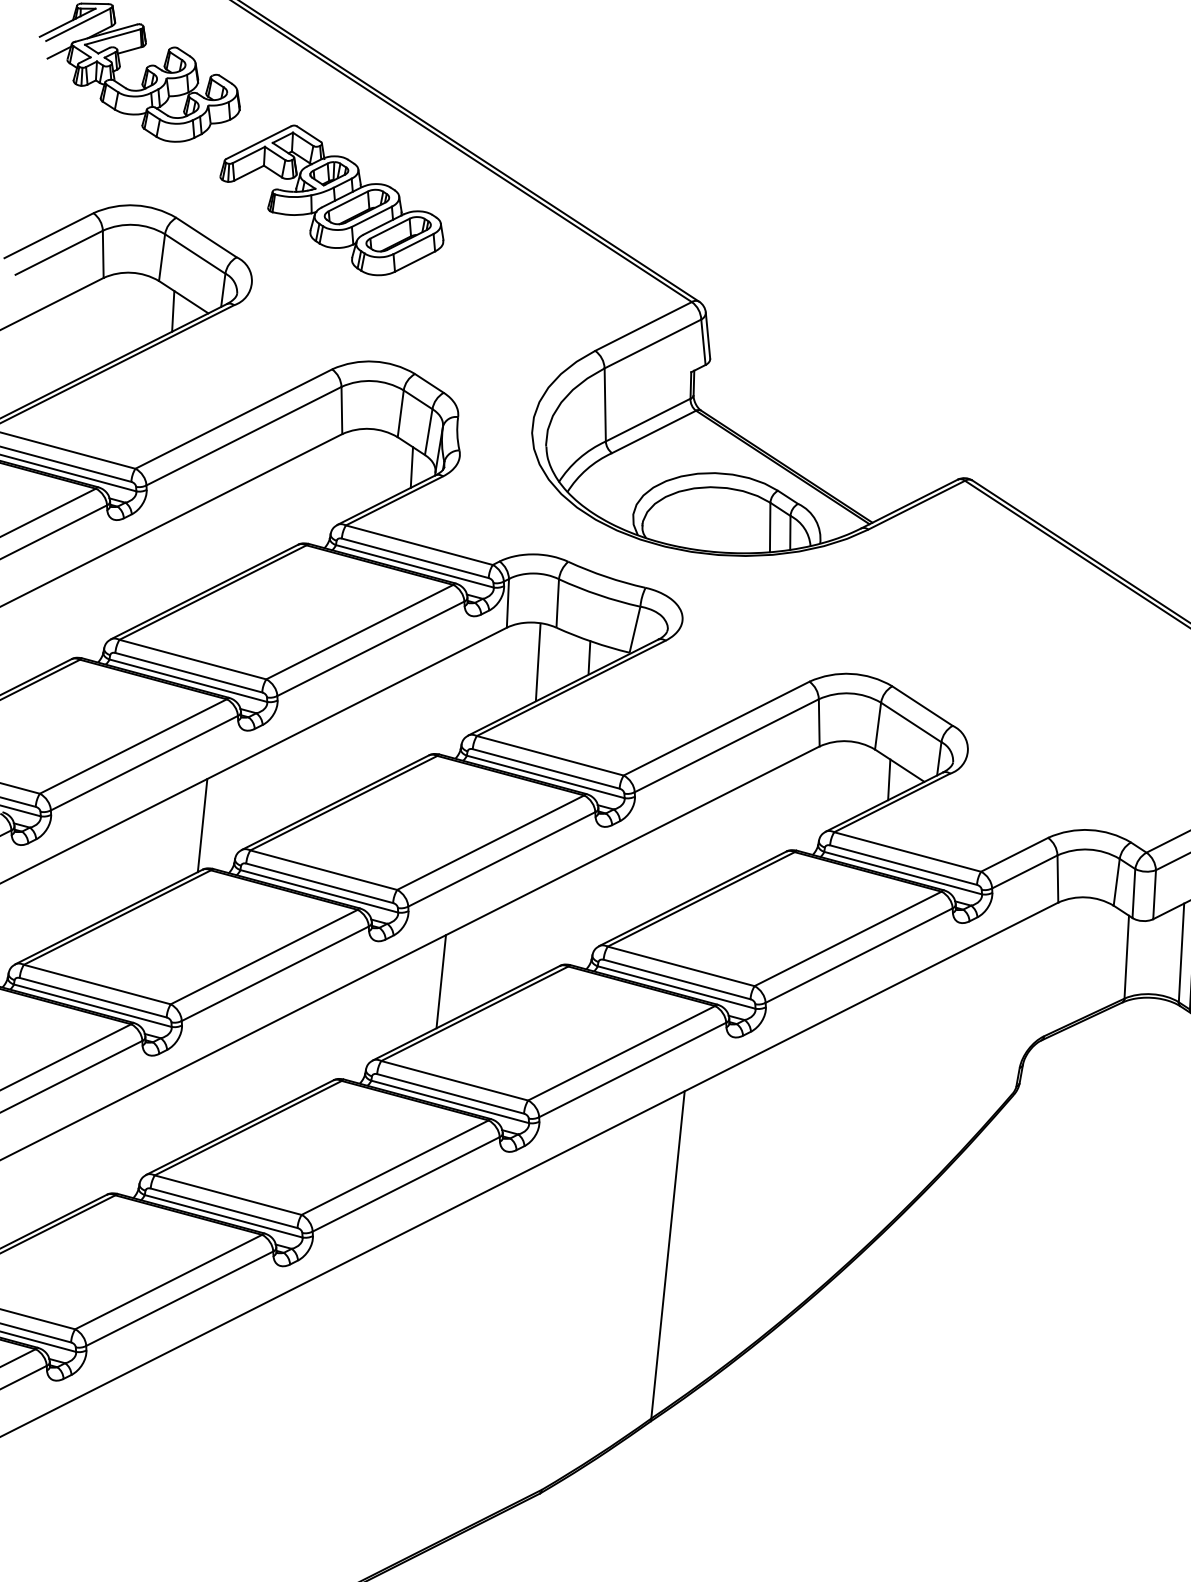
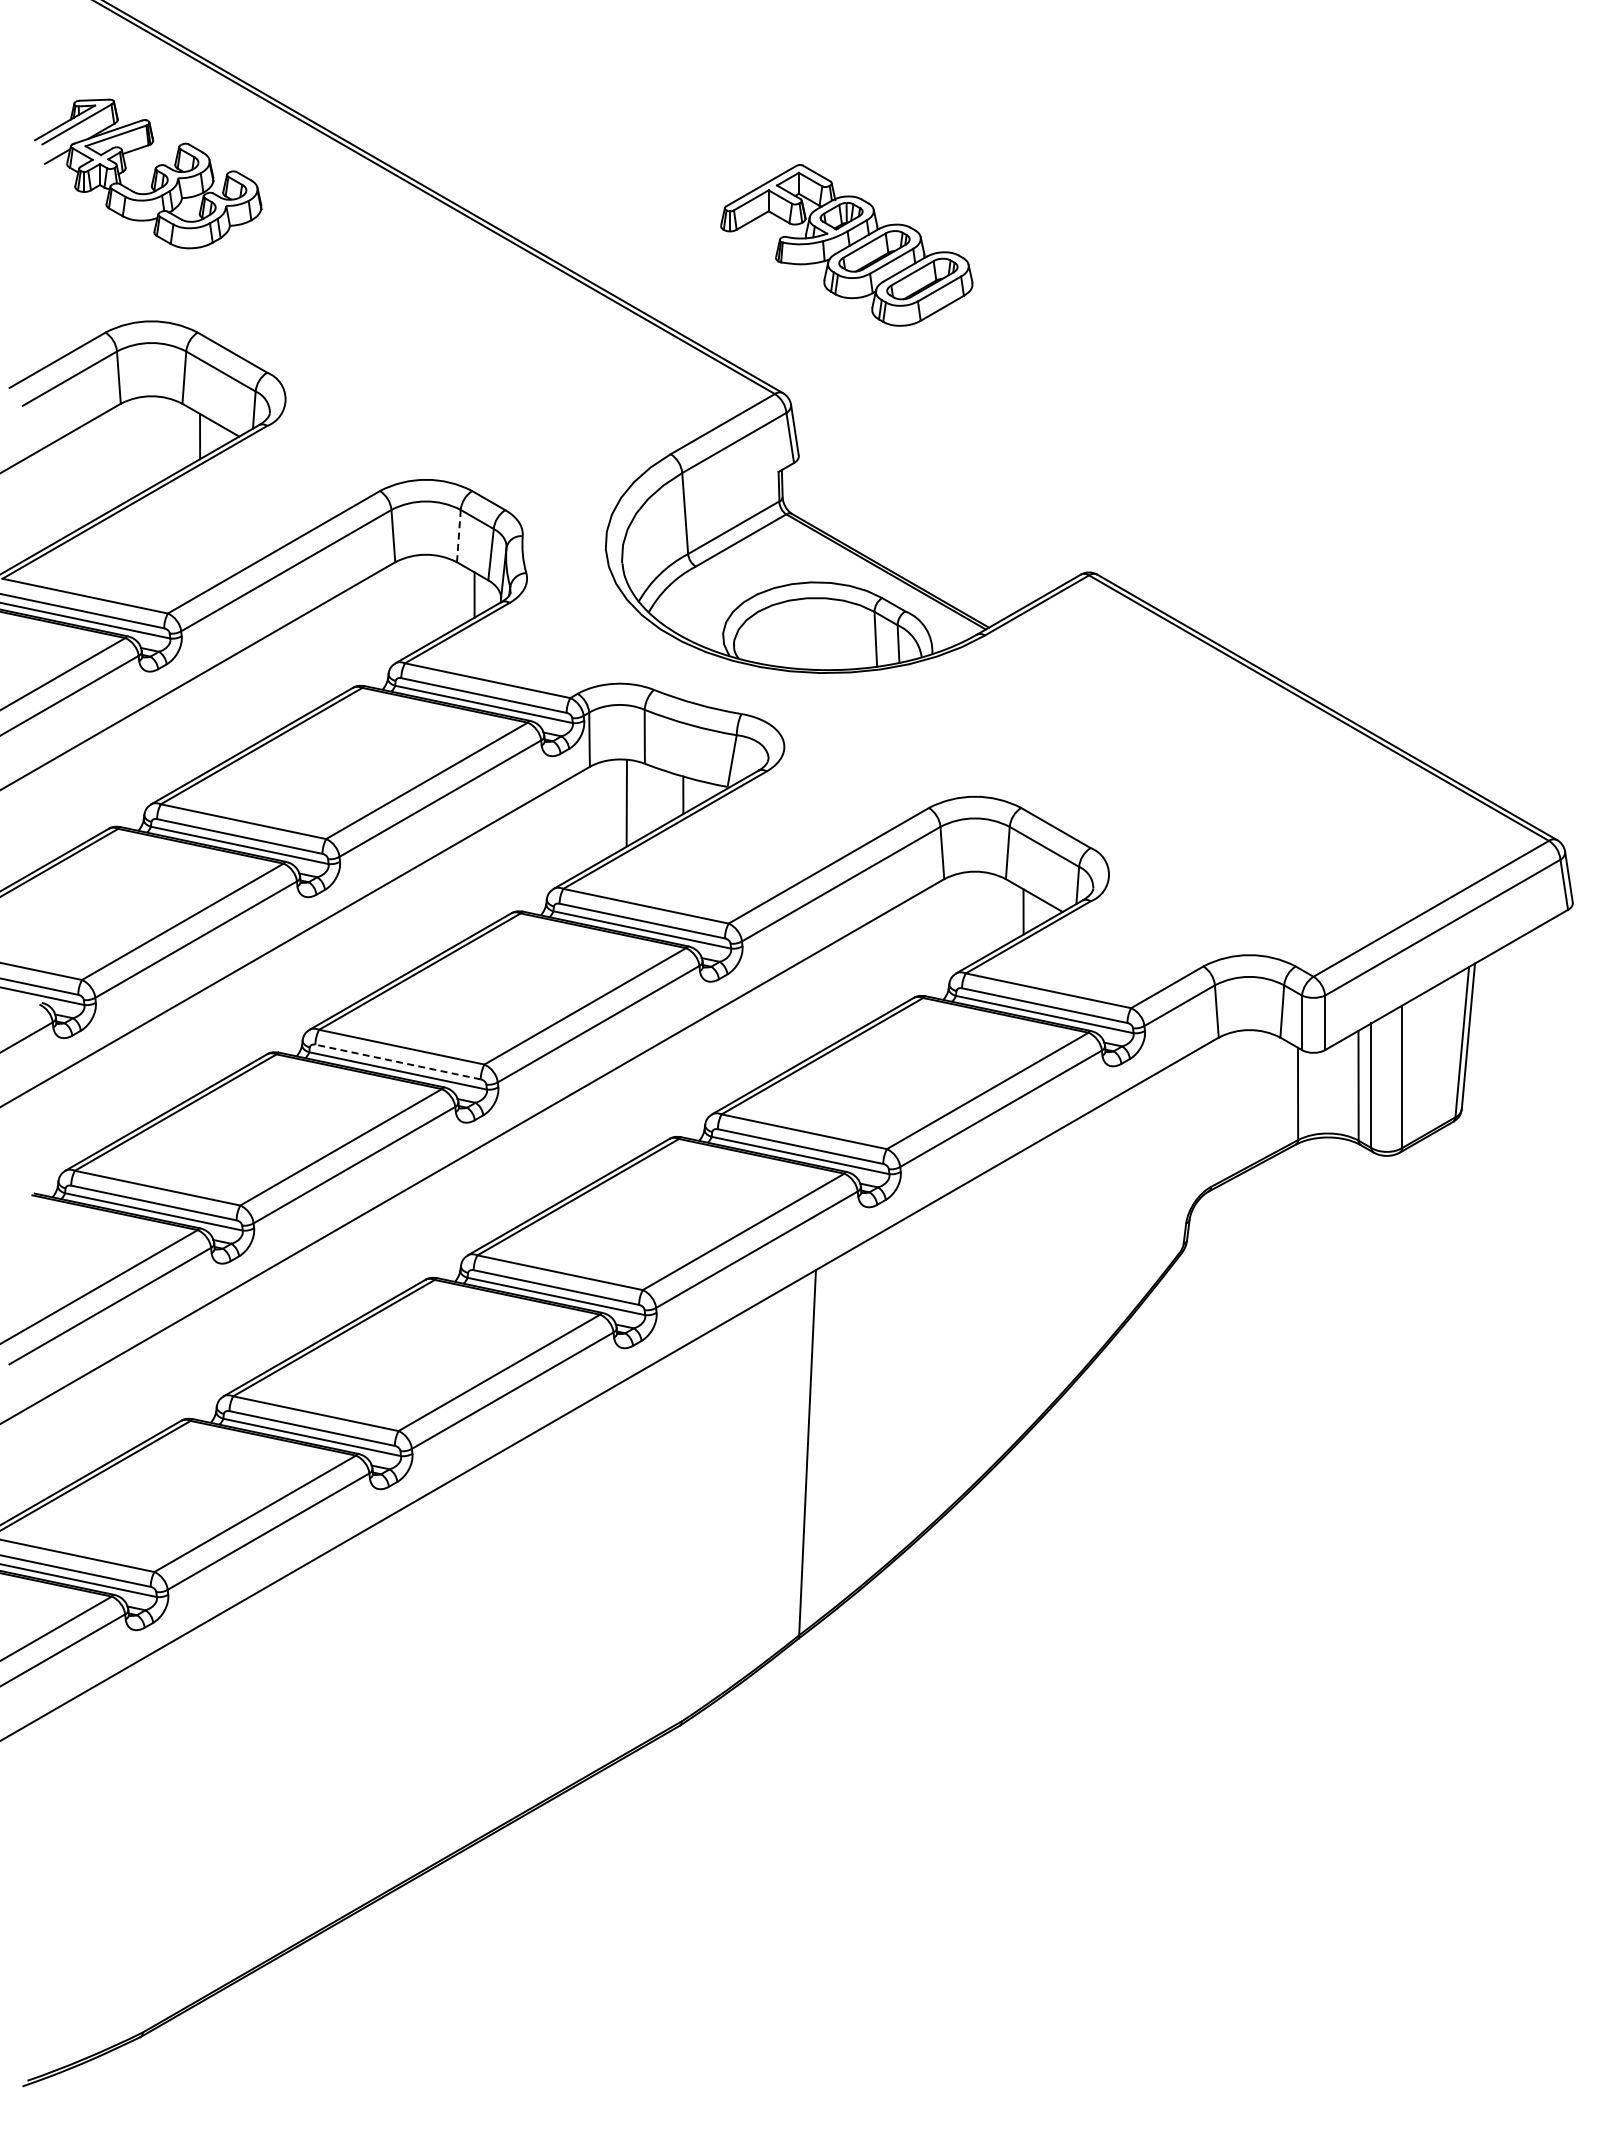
part: (332, 200) -> (846, 245), moved
line: (400, 414) -> (458, 536), solid -> dashed
line: (202, 825) -> (264, 1005), removed
line: (319, 882) -> (397, 1061), solid -> dashed
line: (440, 981) -> (538, 1163), removed

